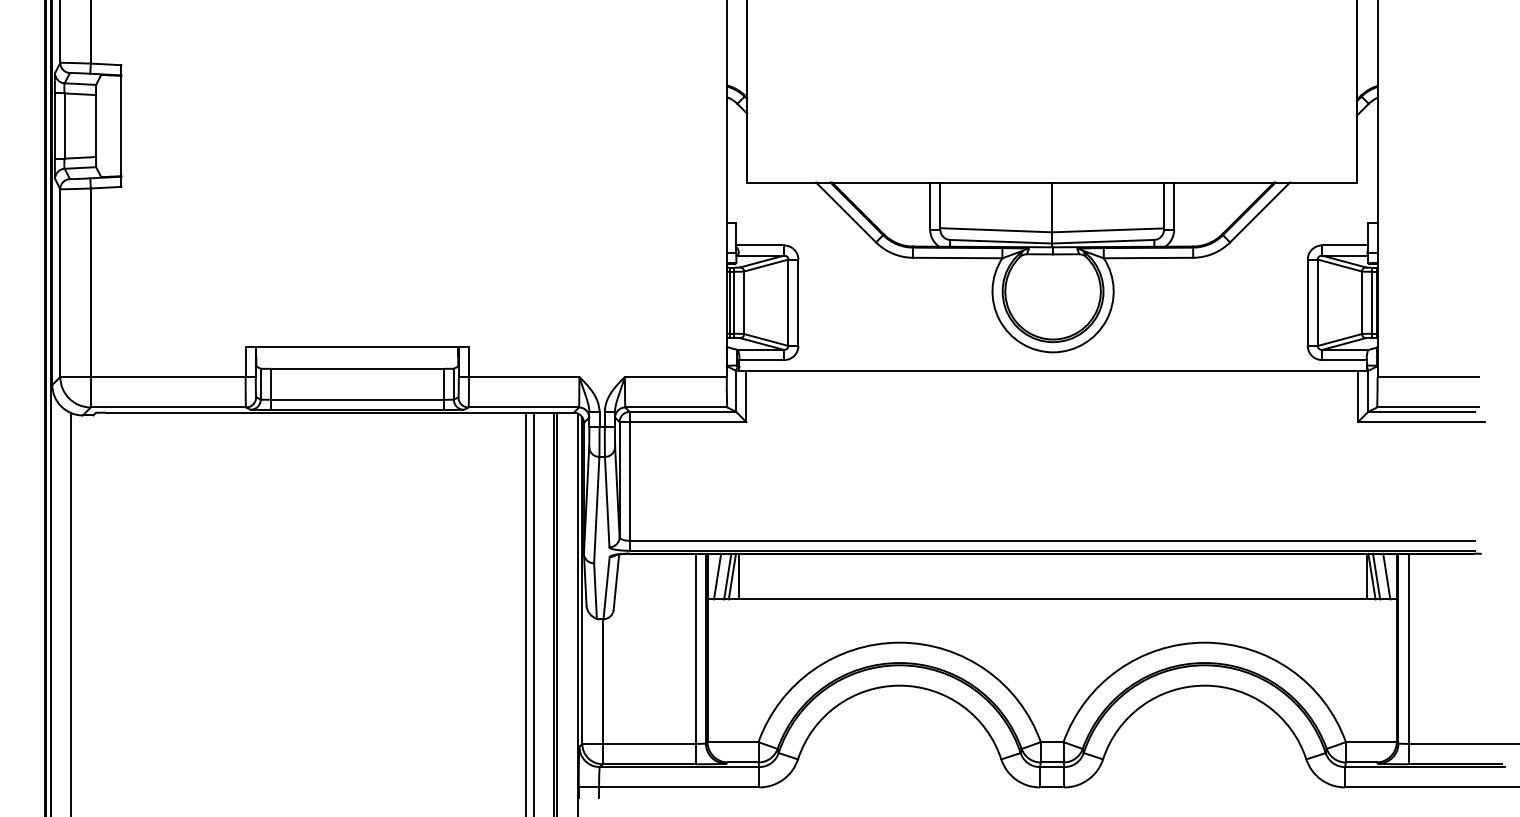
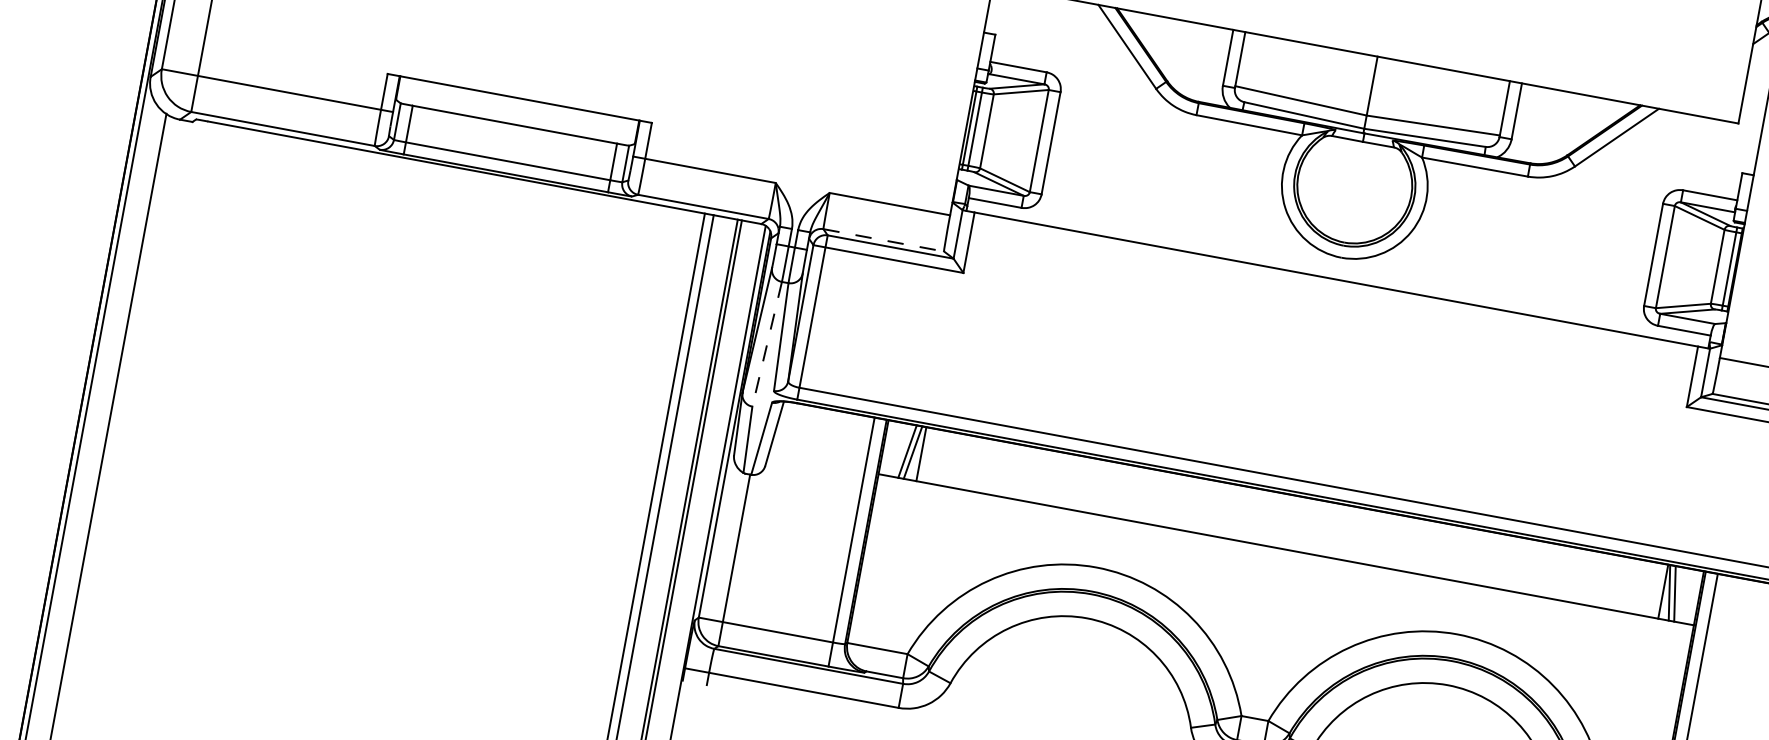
line: (676, 407) -> (883, 240), solid -> dashed
line: (596, 510) -> (766, 344), solid -> dashed
line: (717, 576) -> (895, 449), removed
line: (1386, 576) -> (1686, 595), removed

